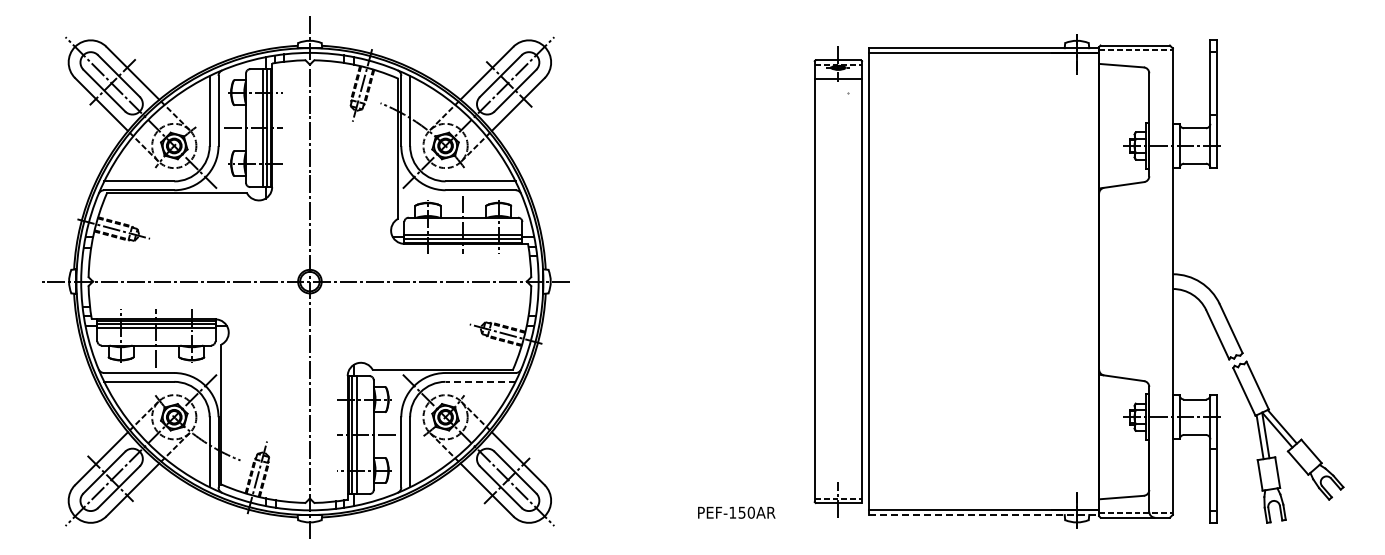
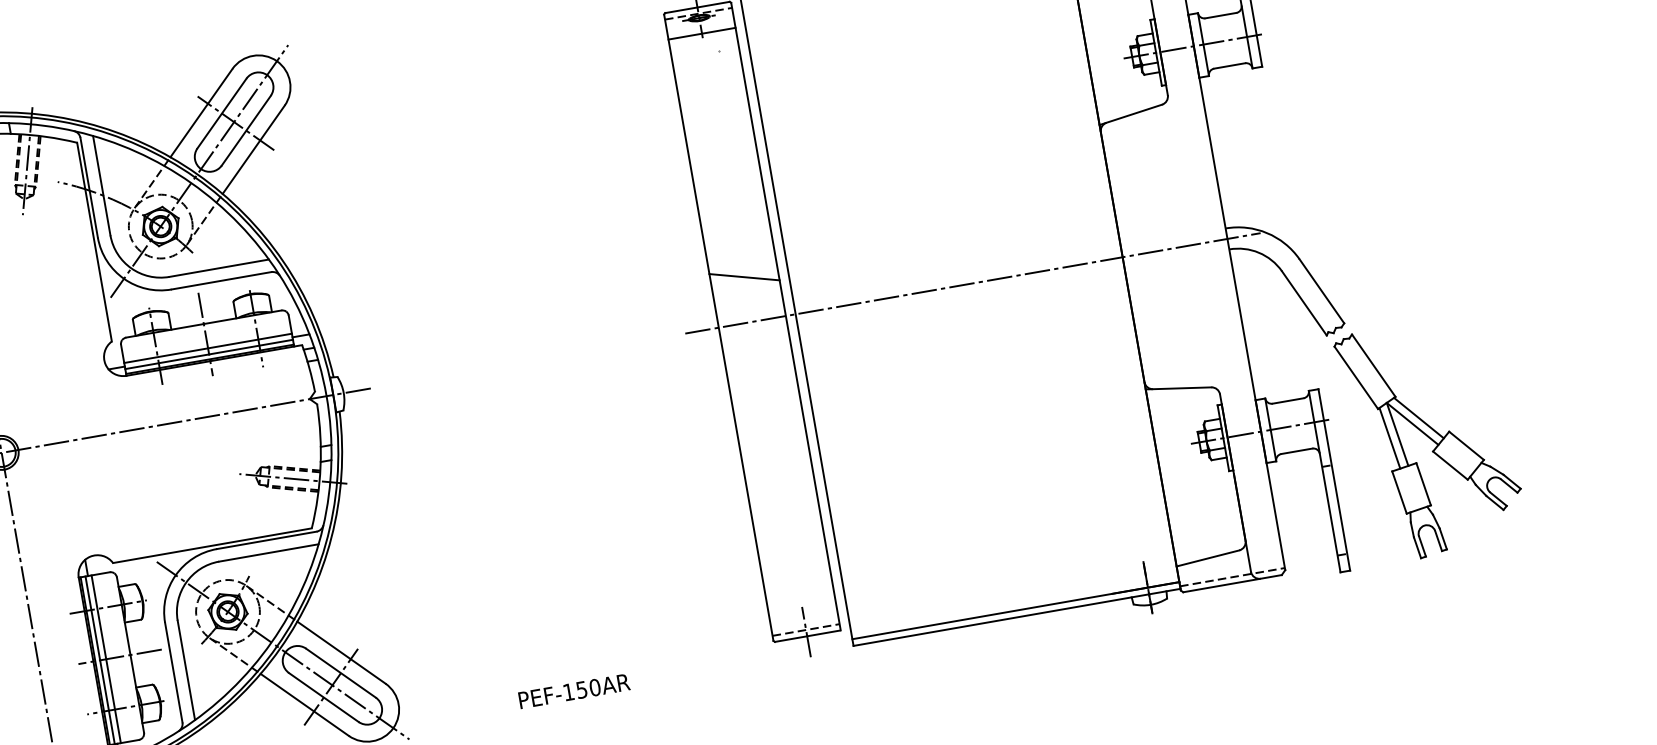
line: (838, 249) -> (744, 276), added
line: (993, 281) -> (972, 283), added
line: (480, 381) -> (268, 552), dashed -> solid
text: (736, 512) -> (573, 690), moved
line: (984, 515) -> (1017, 617), dashed -> solid

